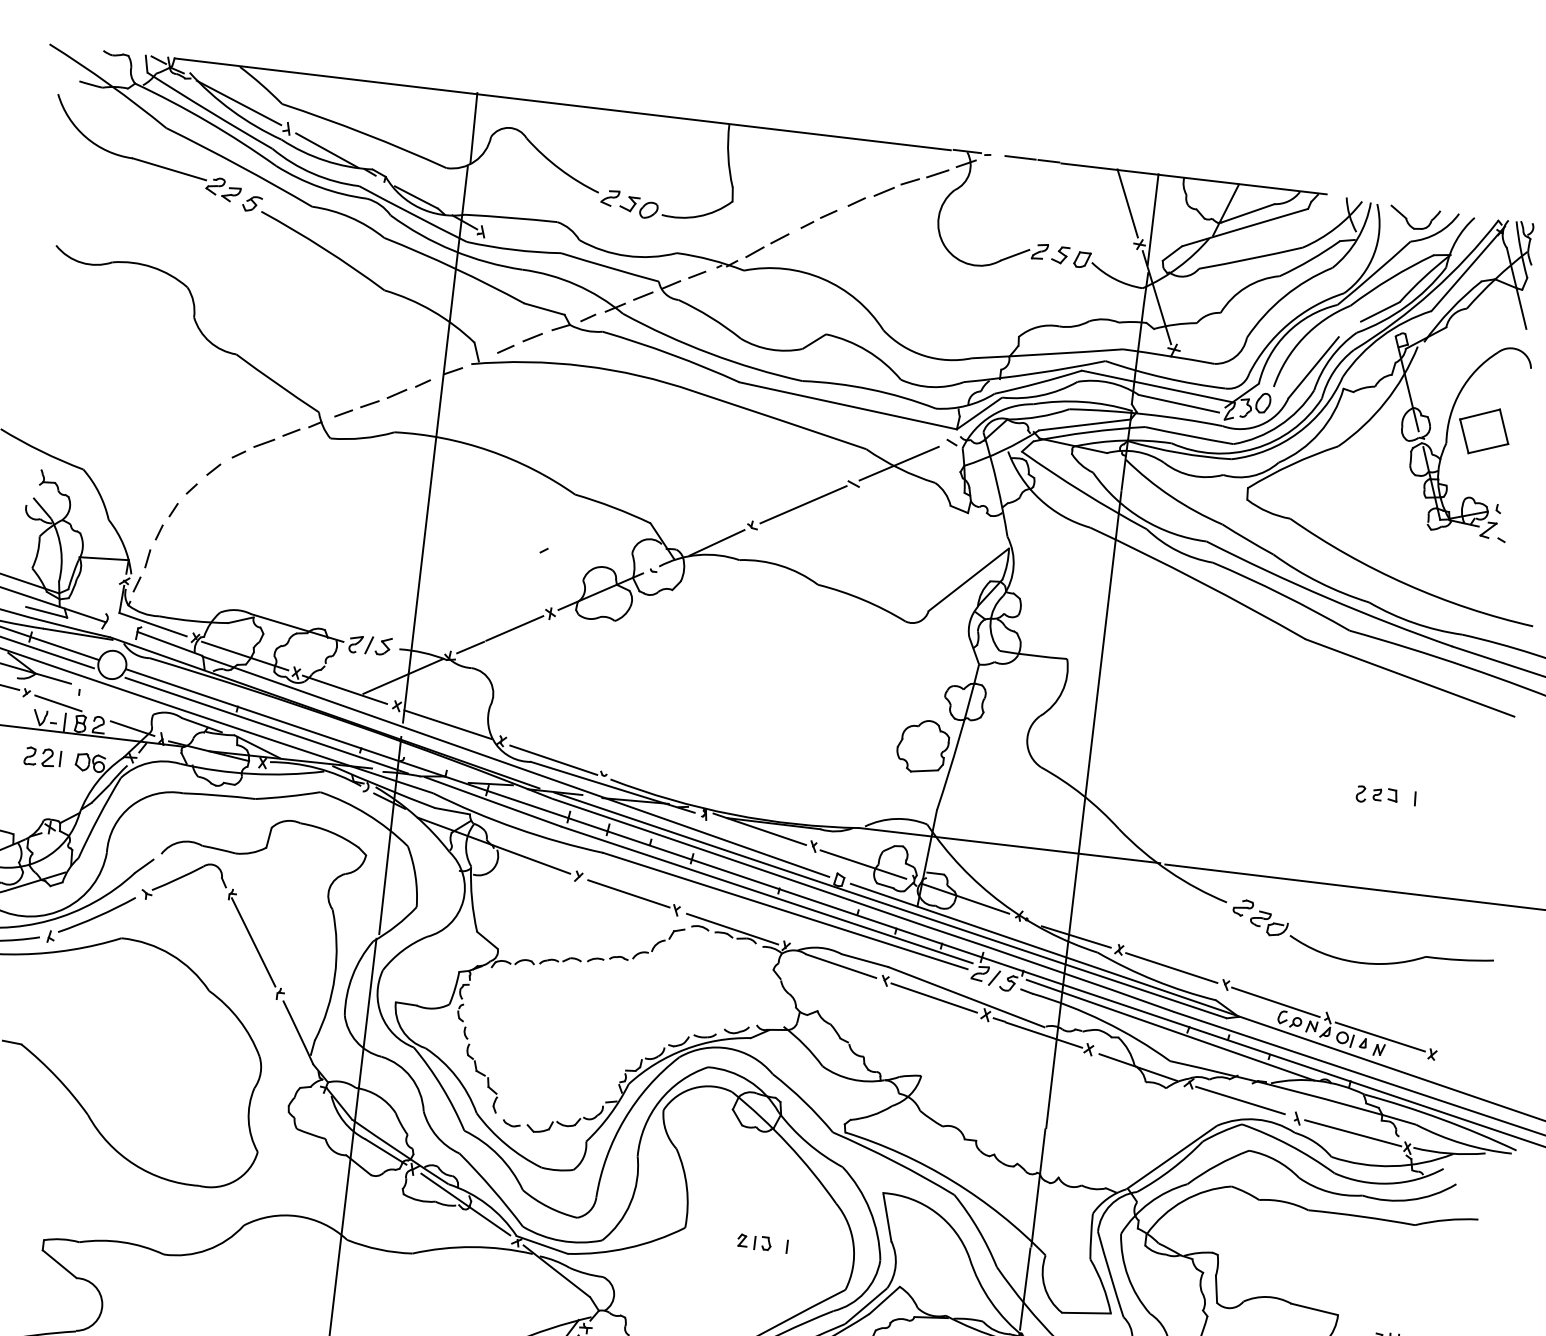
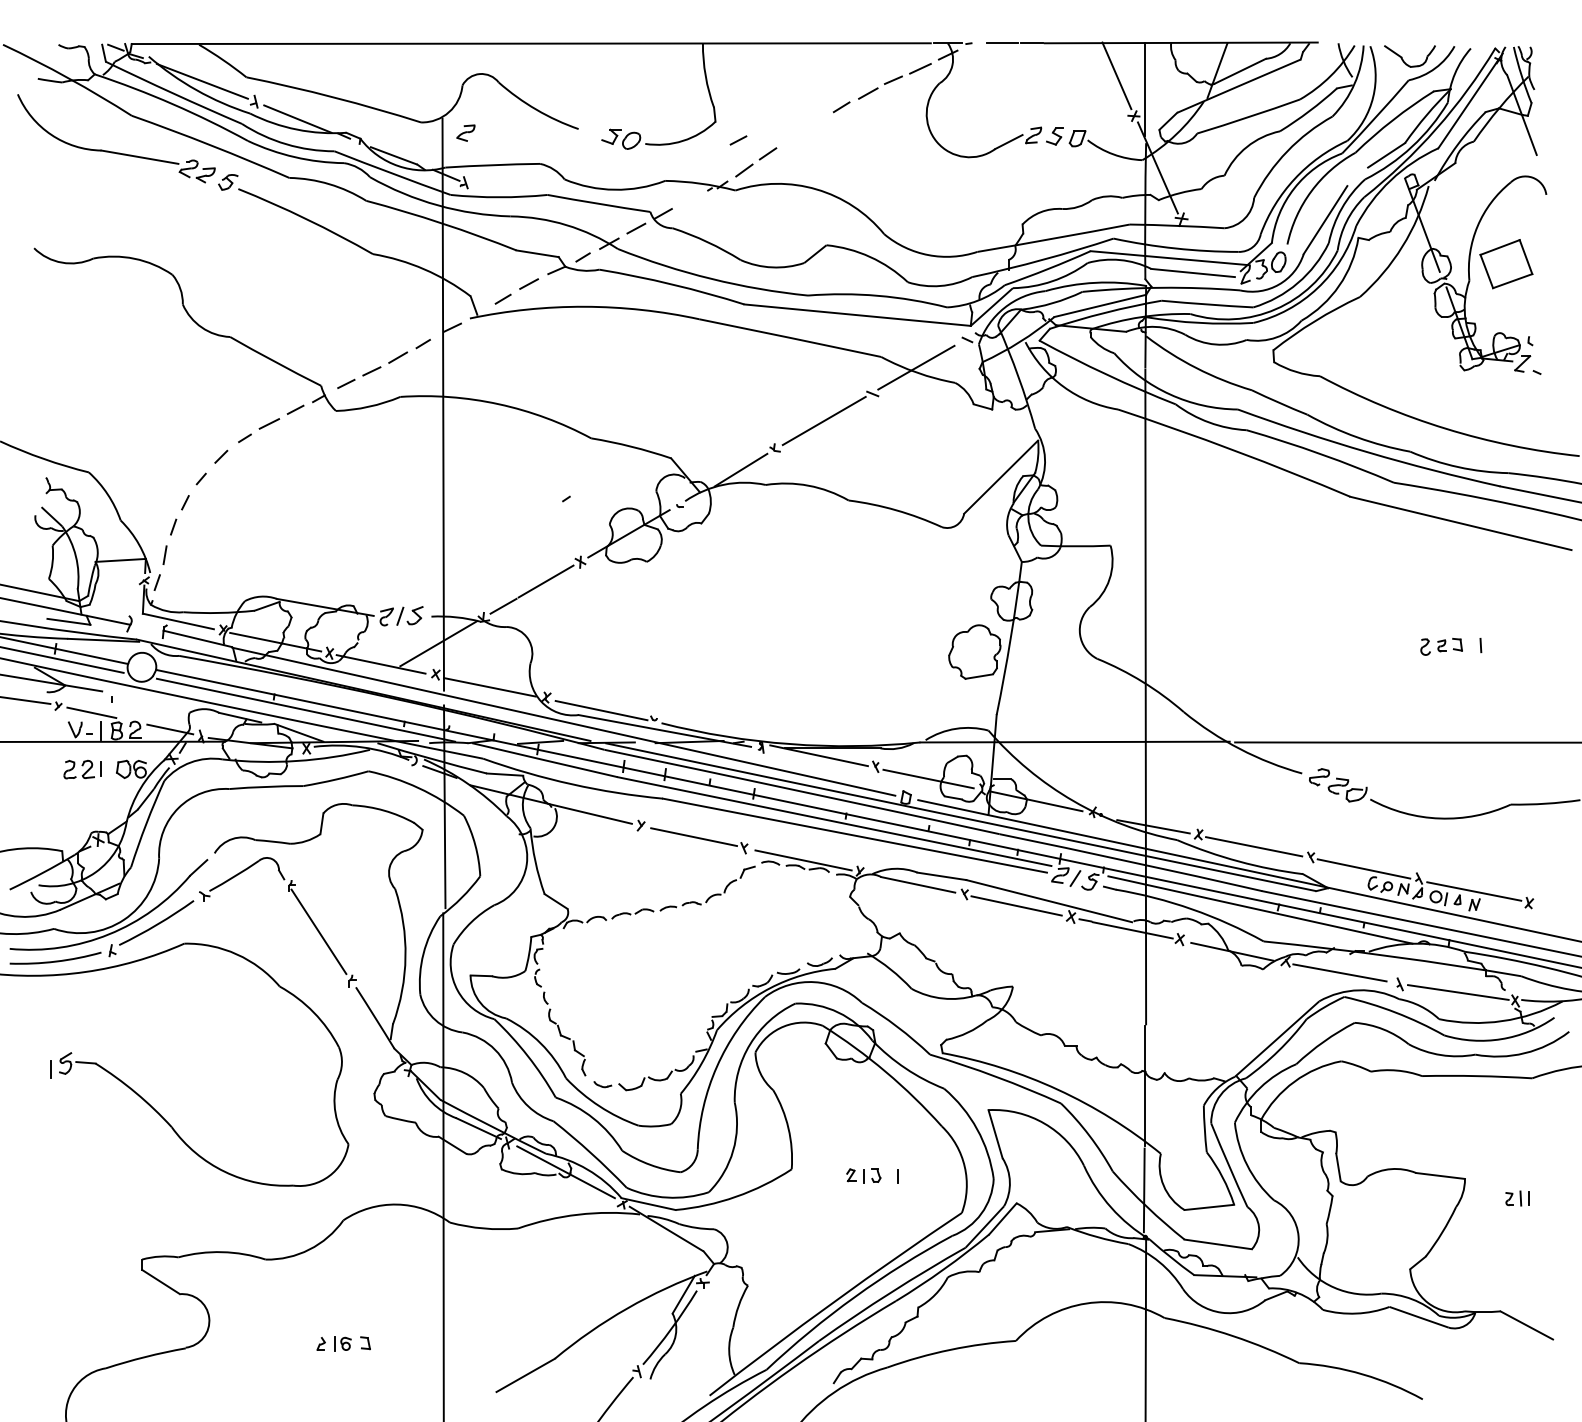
line: (473, 128) -> (443, 78), removed
part: (609, 197) -> (465, 132), moved
part: (818, 219) -> (804, 129), removed
line: (697, 274) -> (738, 140), moved

